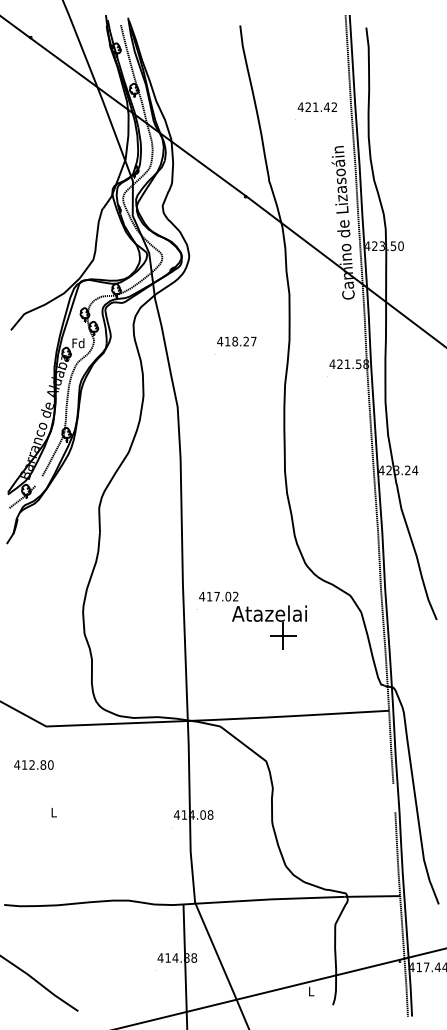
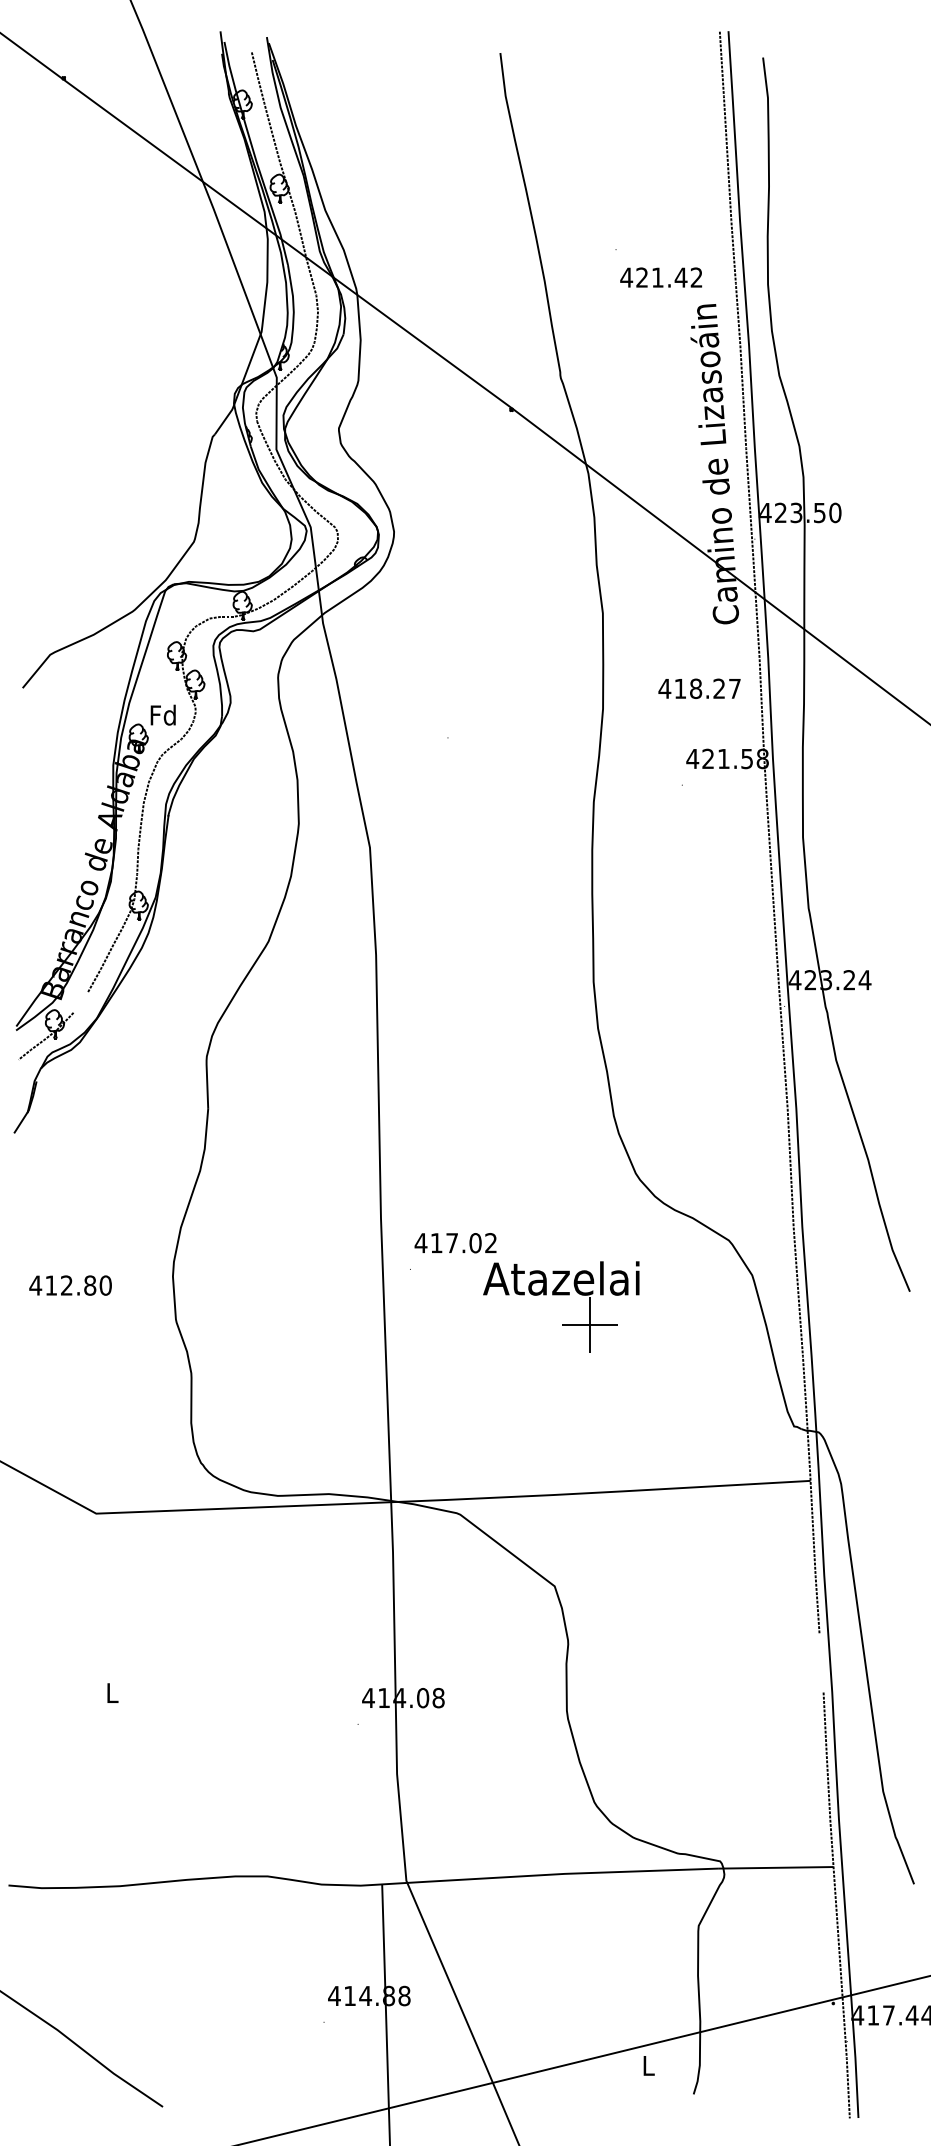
text: (316, 106) -> (659, 276), moved
text: (236, 341) -> (698, 688), moved
text: (33, 764) -> (69, 1284), moved

